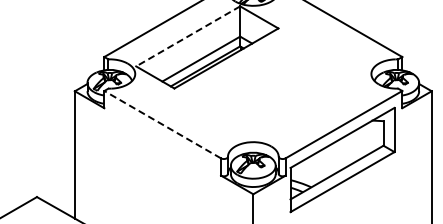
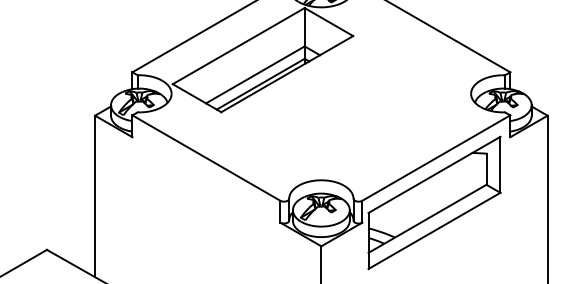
line: (187, 36) -> (237, 46), dashed -> solid
line: (162, 124) -> (206, 157), dashed -> solid

